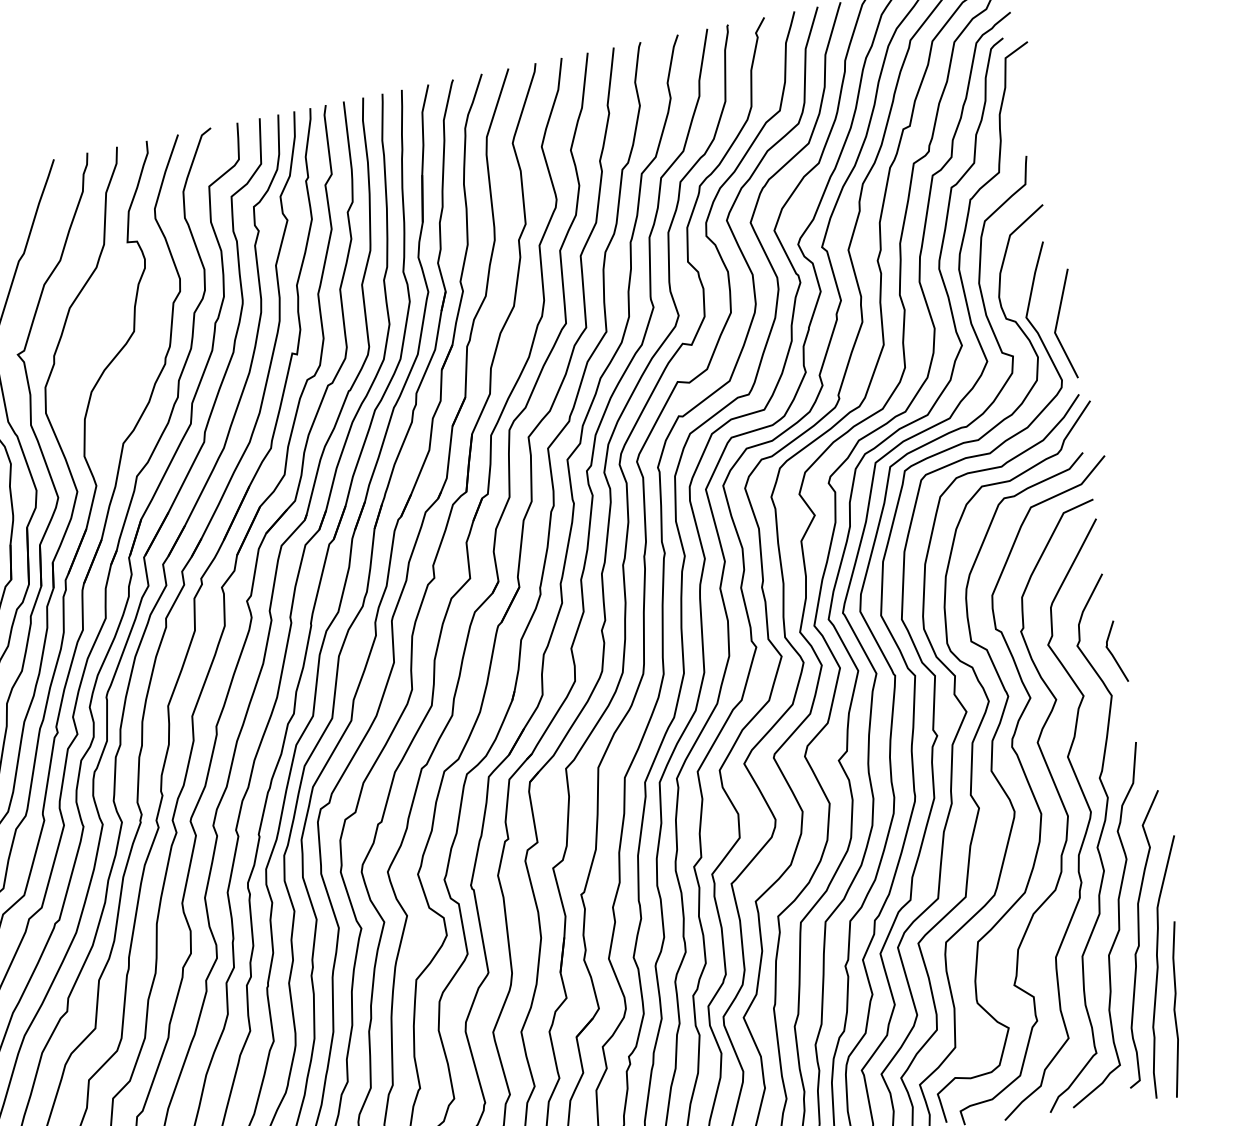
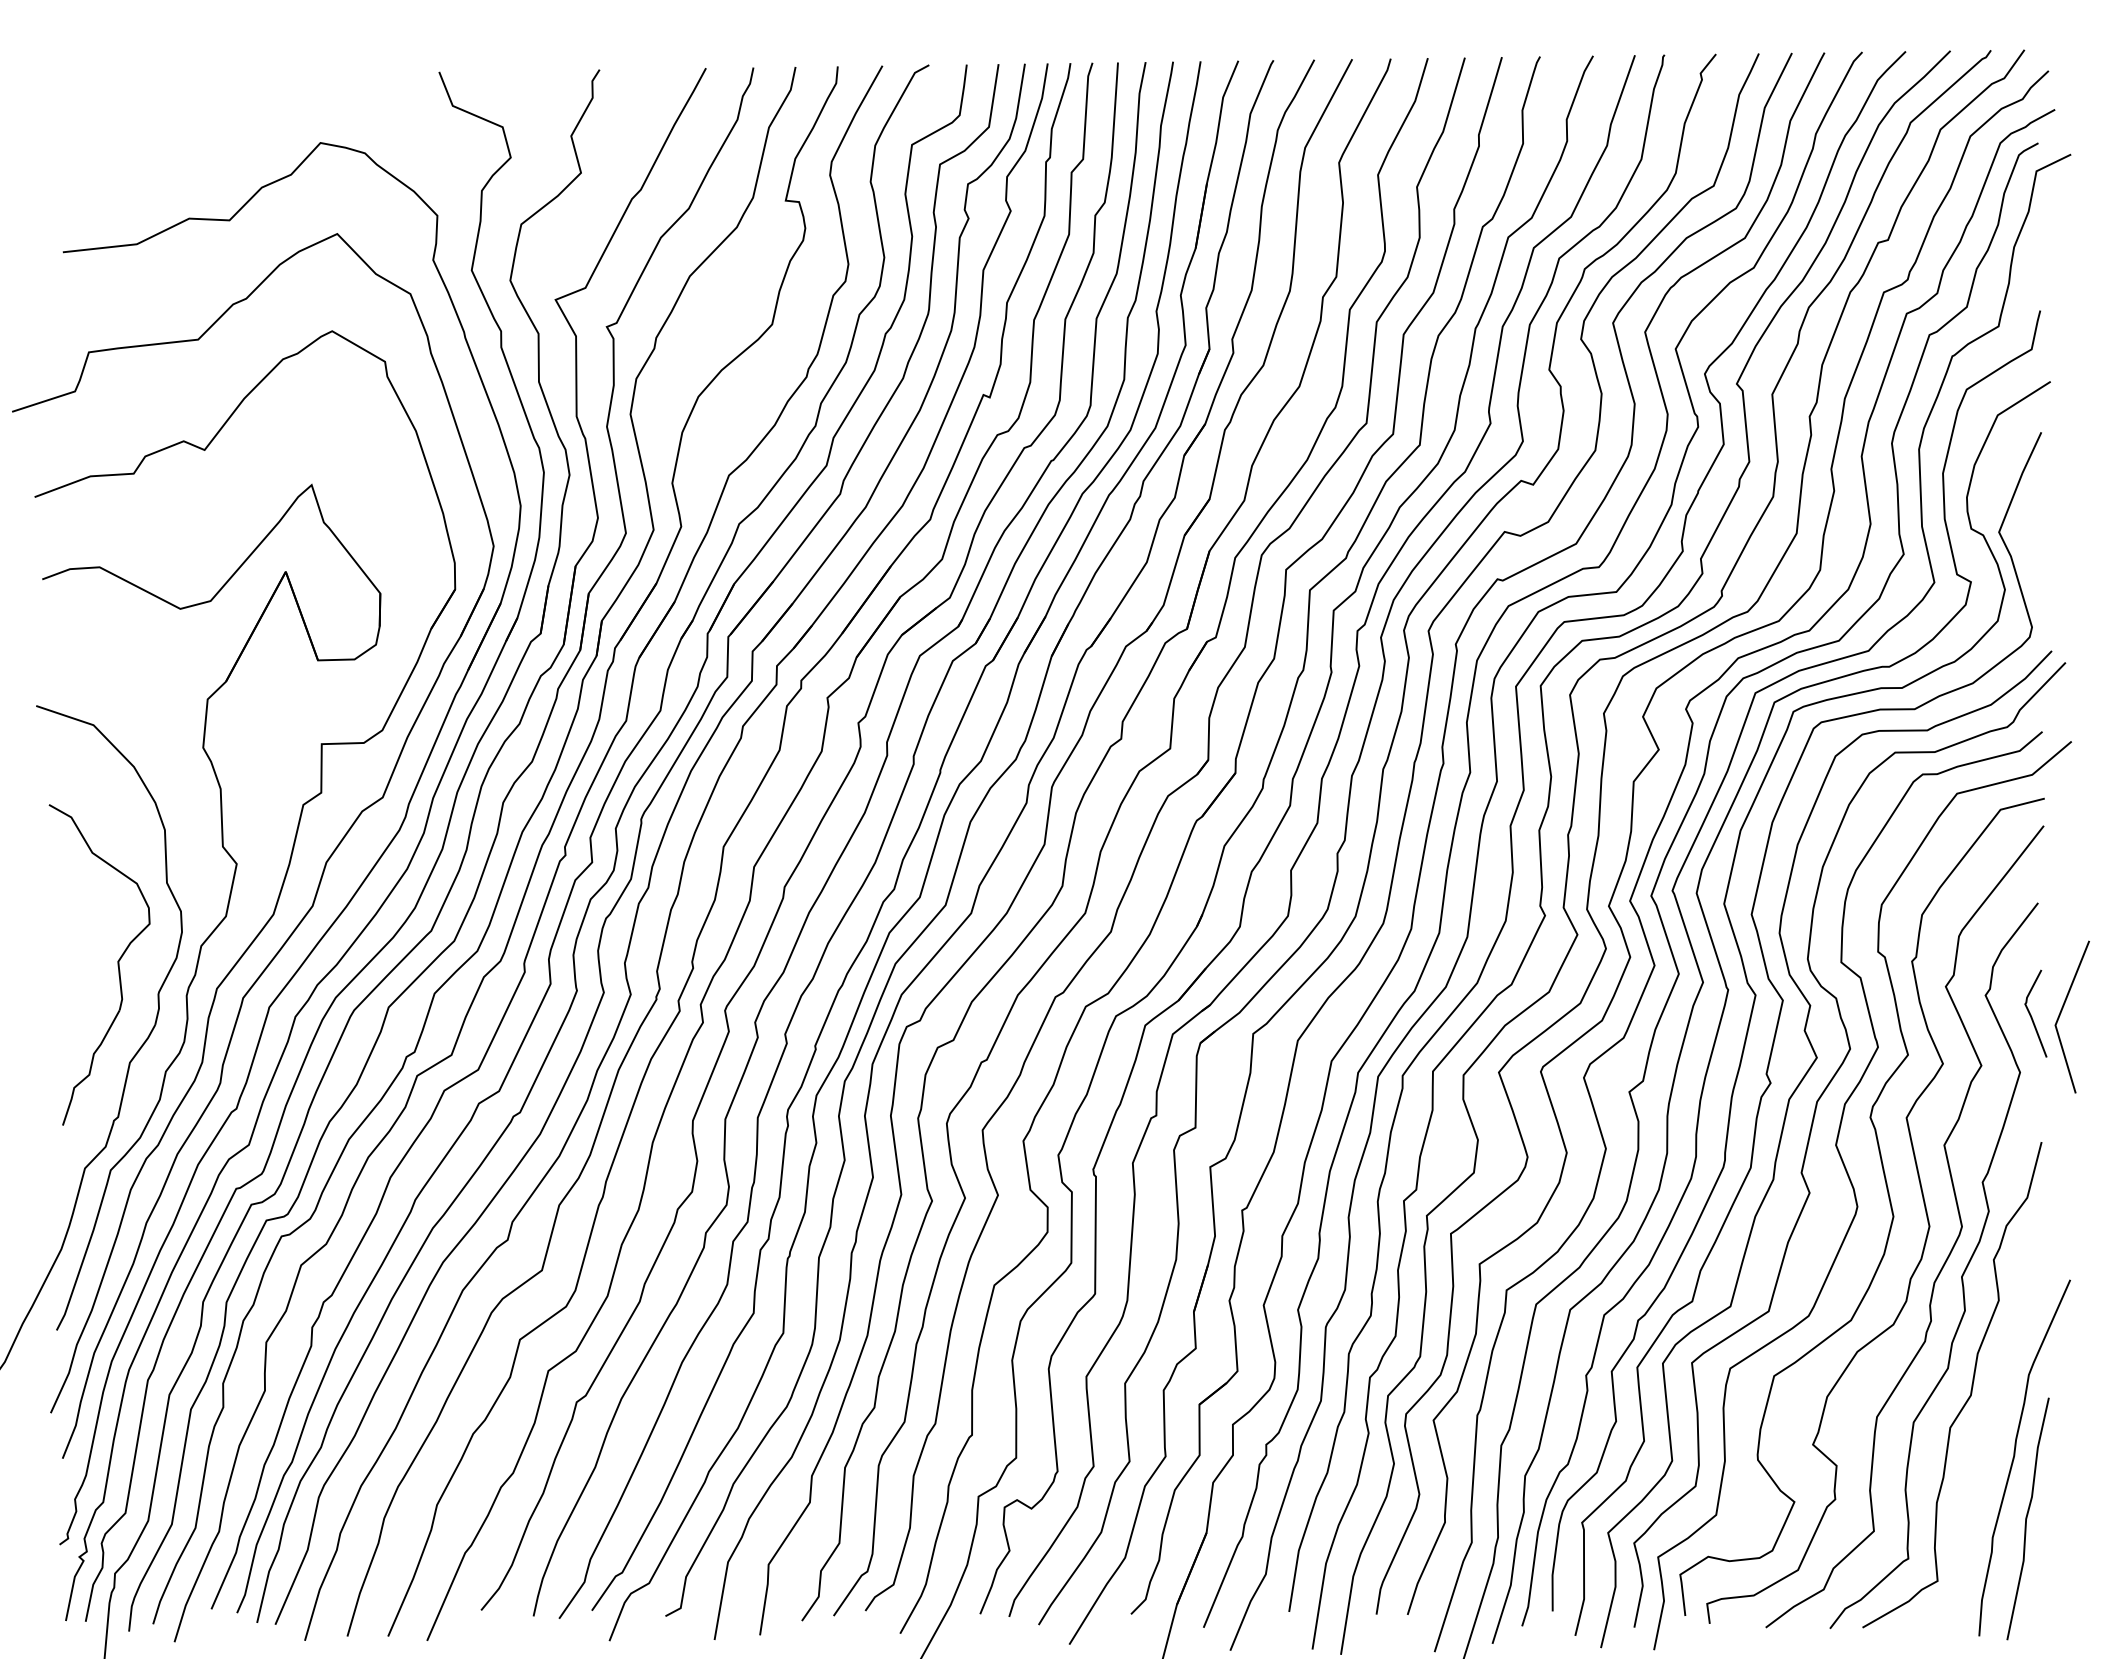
line: (1057, 323) -> (2061, 1013), moved
curve: (1139, 939) -> (1996, 1413), removed

